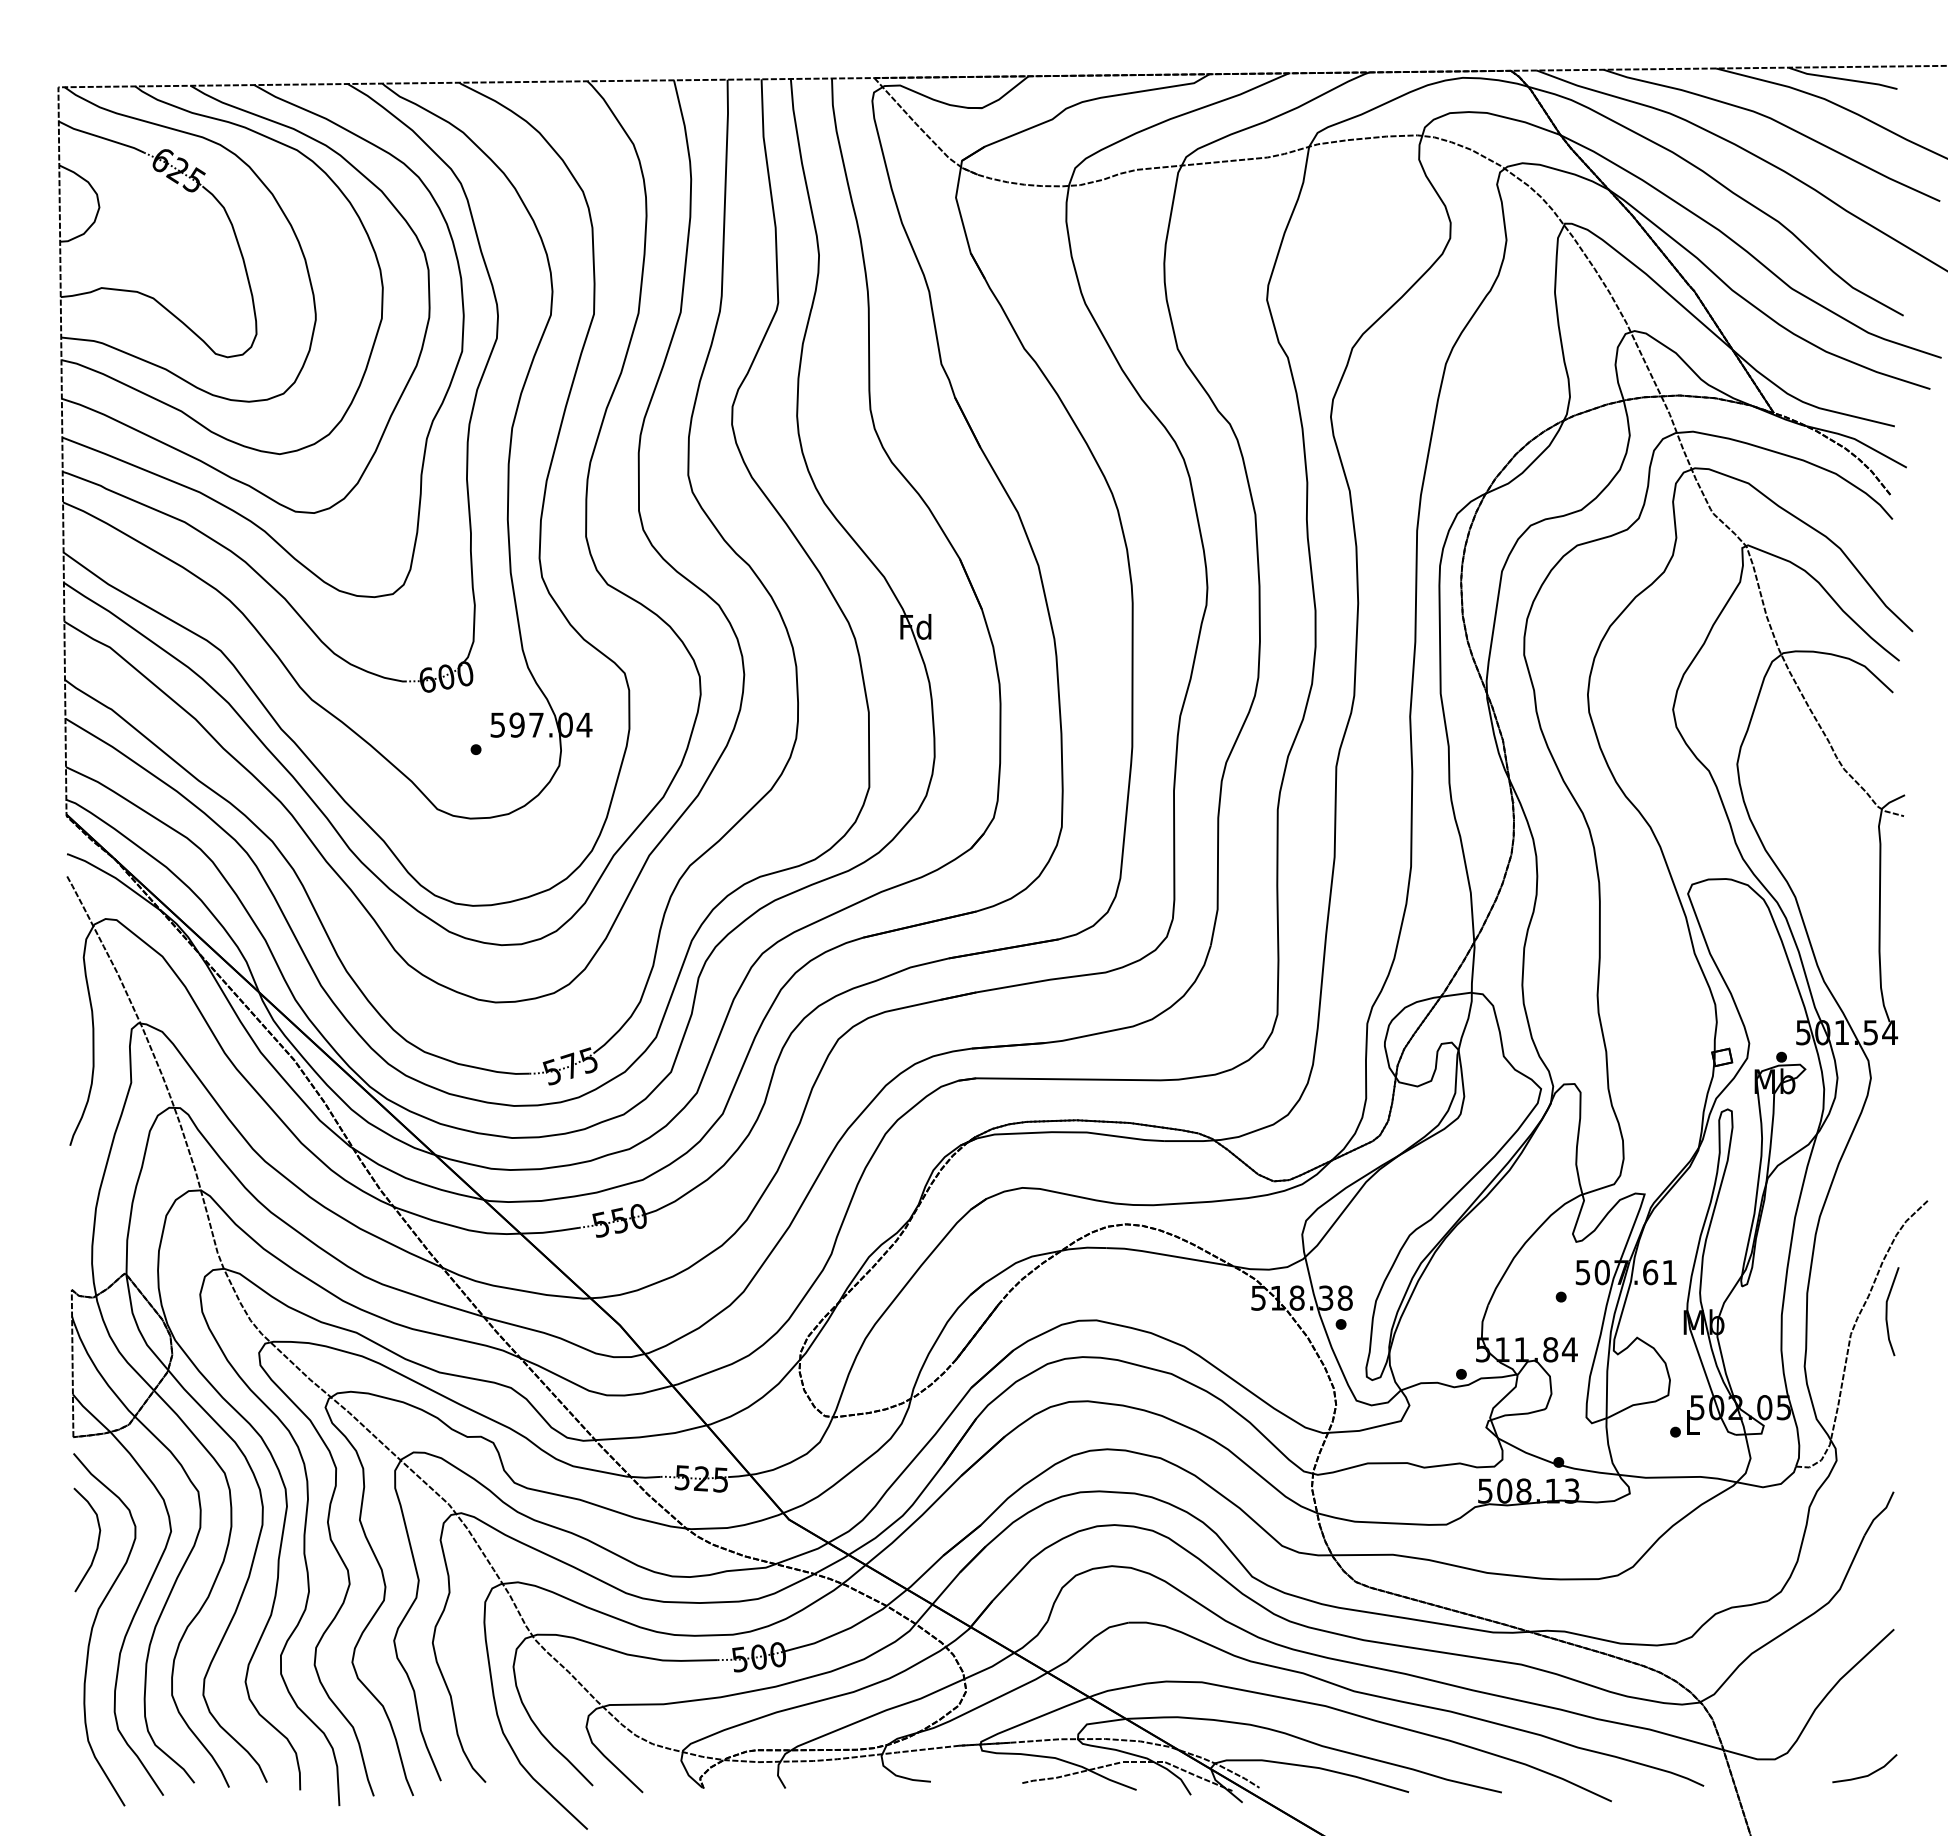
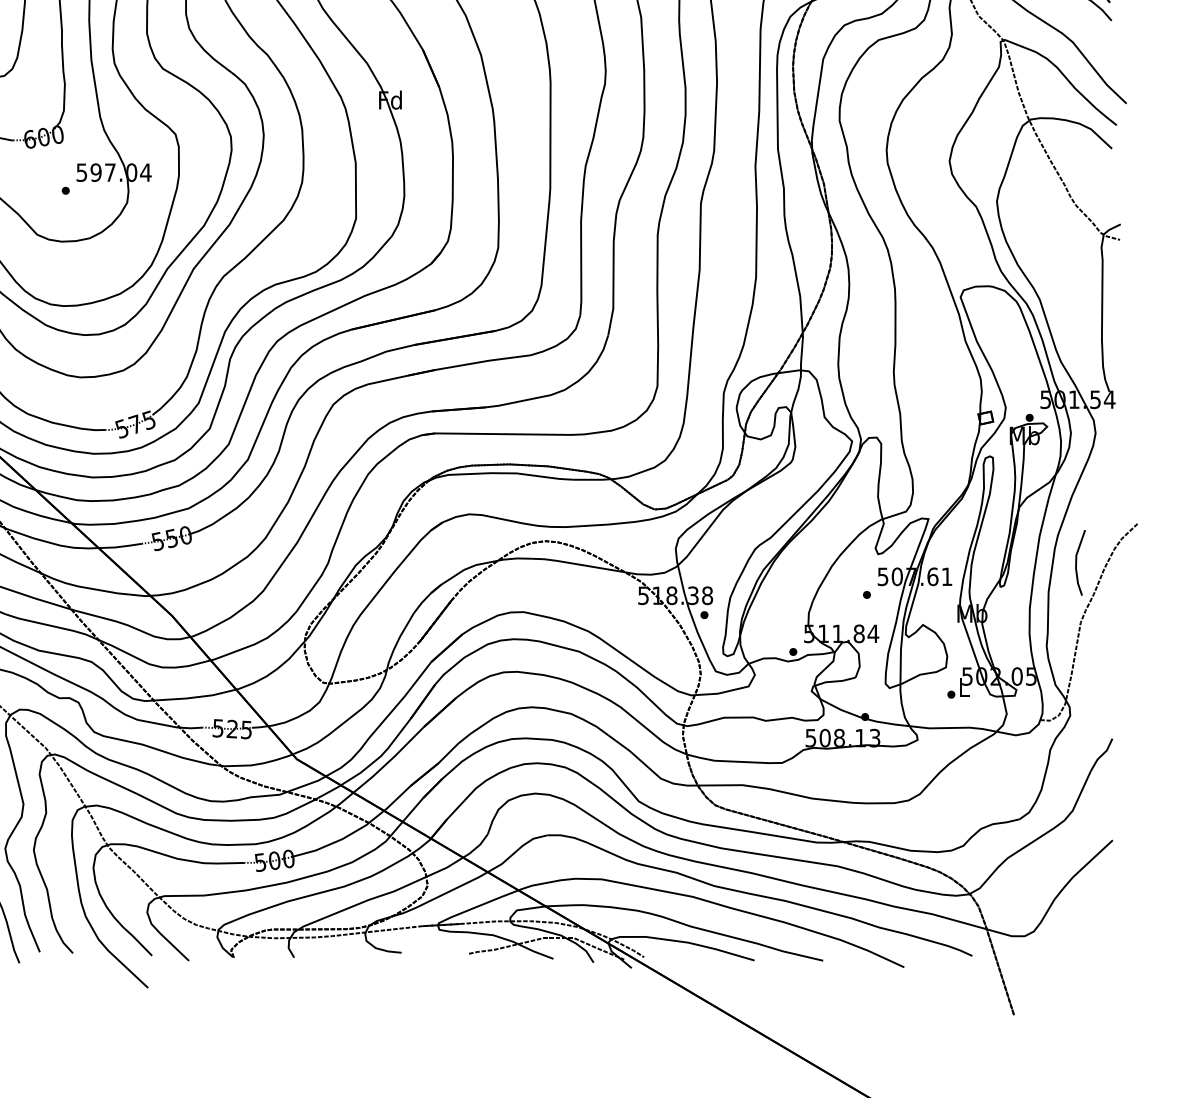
line: (1887, 1311) -> (1076, 562), moved
line: (1864, 1775) -> (1090, 948), removed

